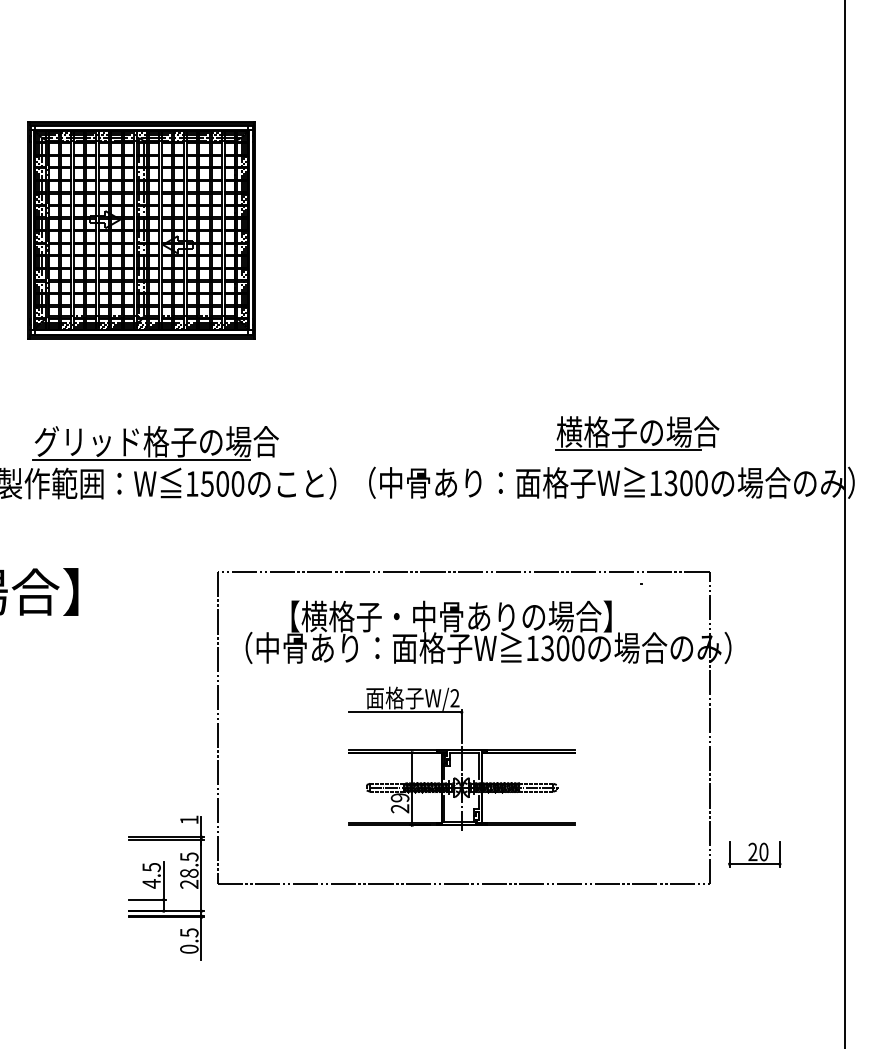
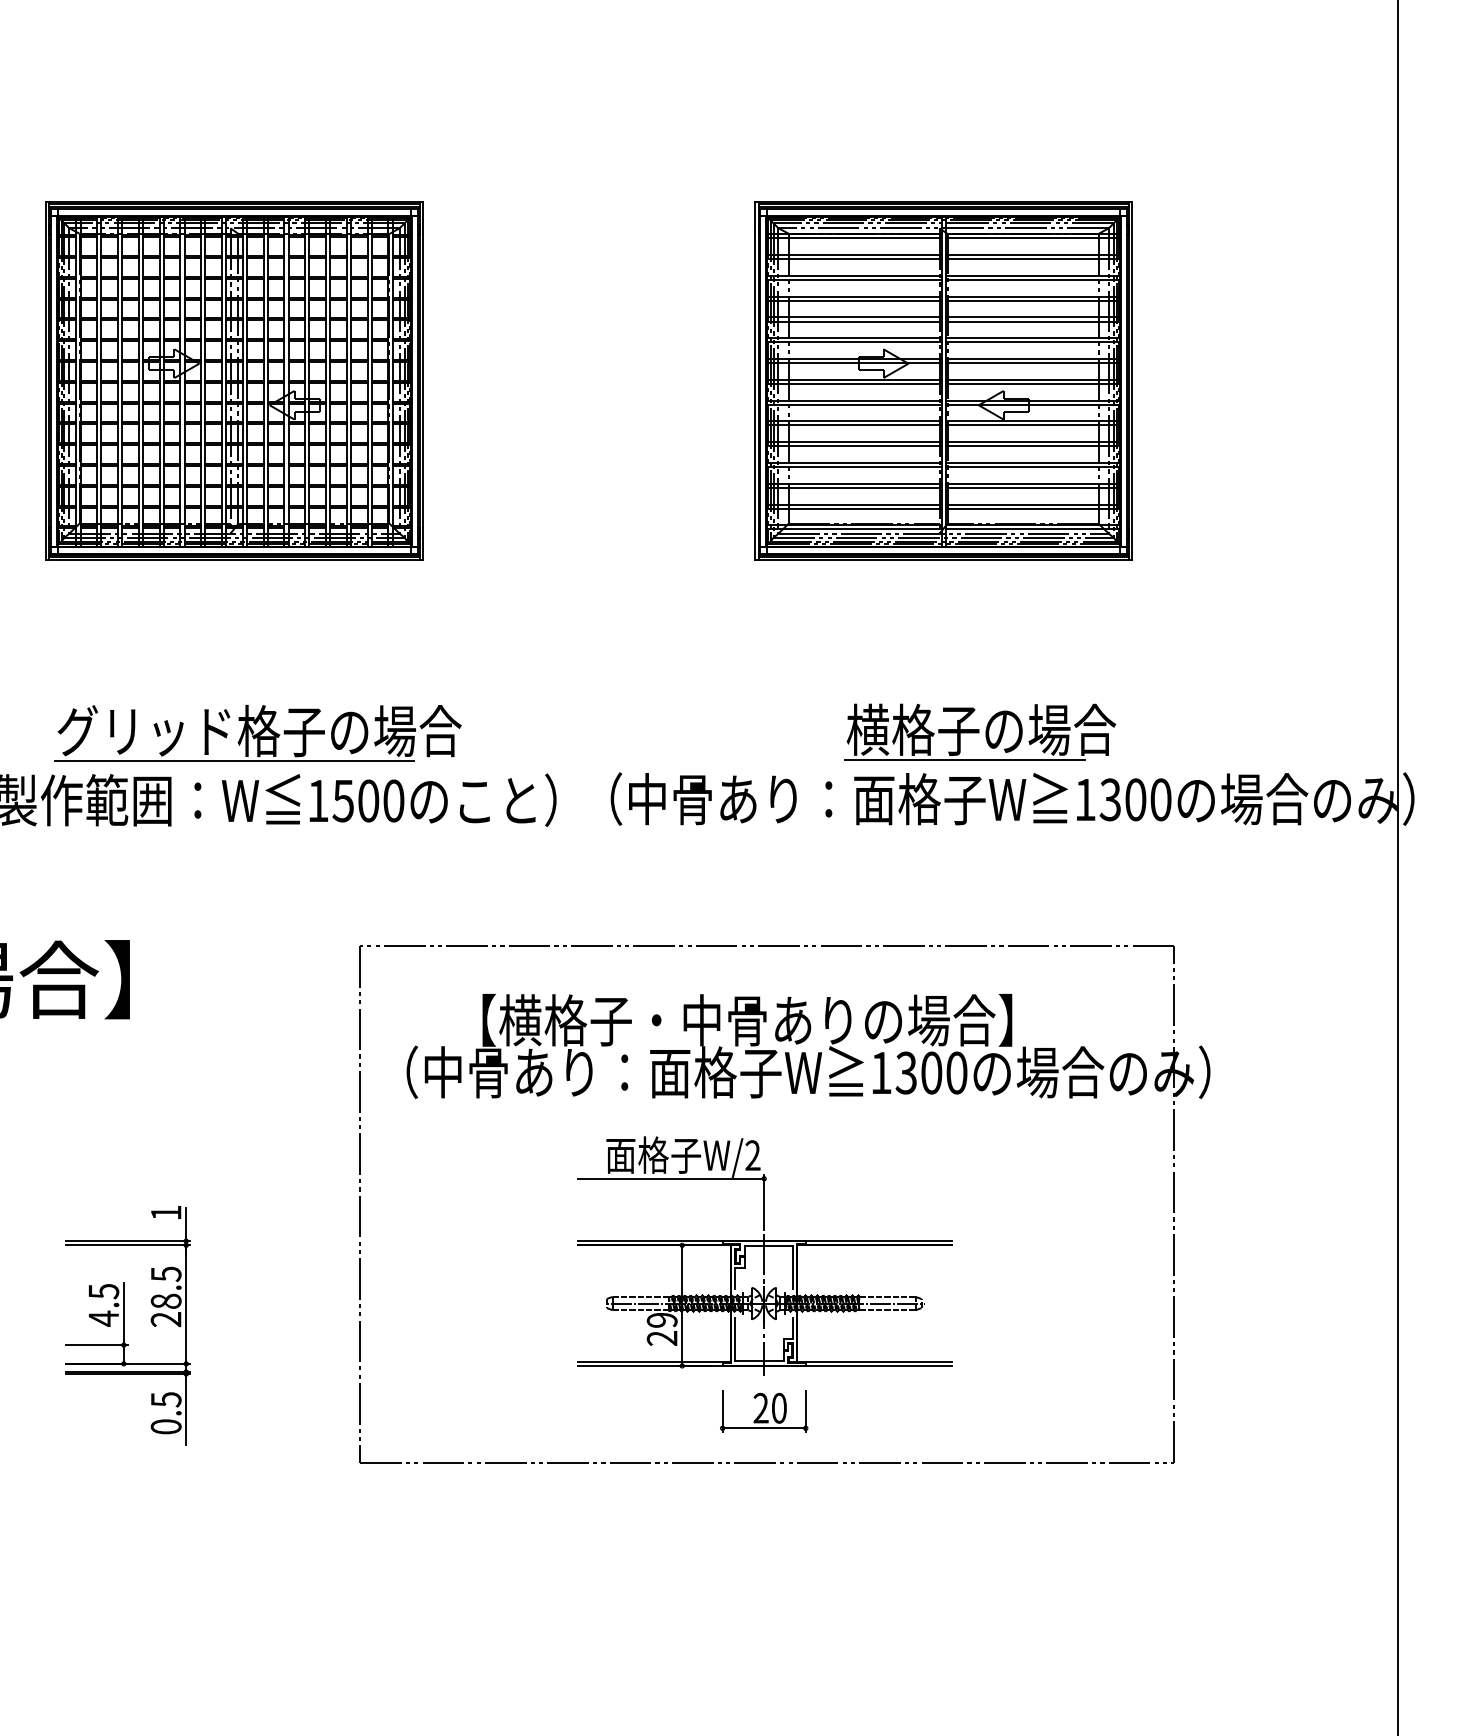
part: (569, 230) -> (942, 381), added
part: (637, 433) -> (980, 732), moved
part: (754, 854) -> (763, 1412), moved
part: (166, 887) -> (128, 1324), moved

